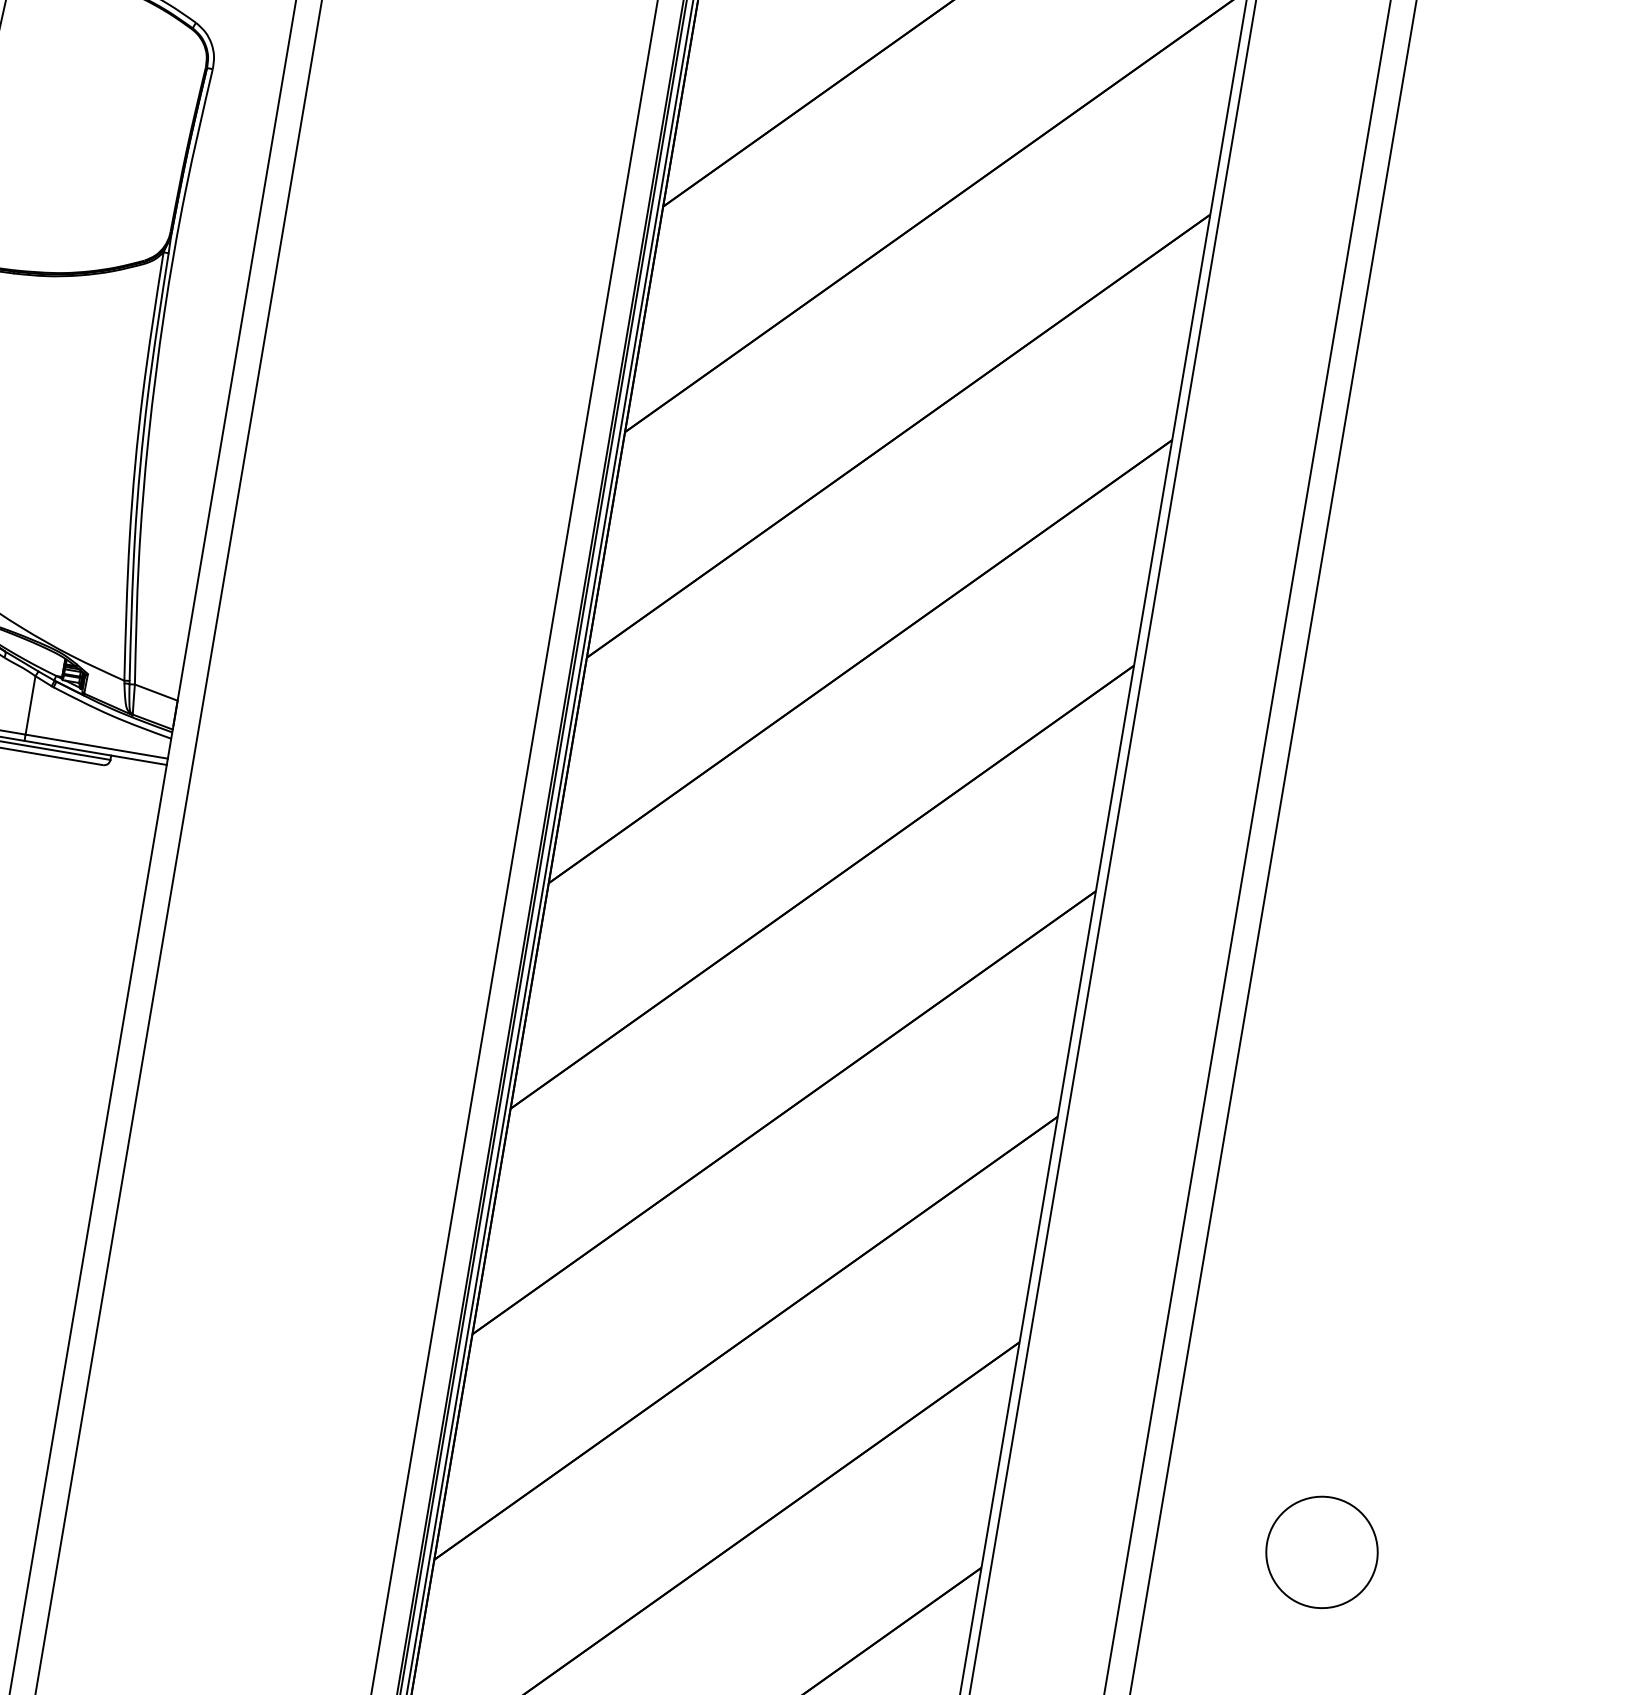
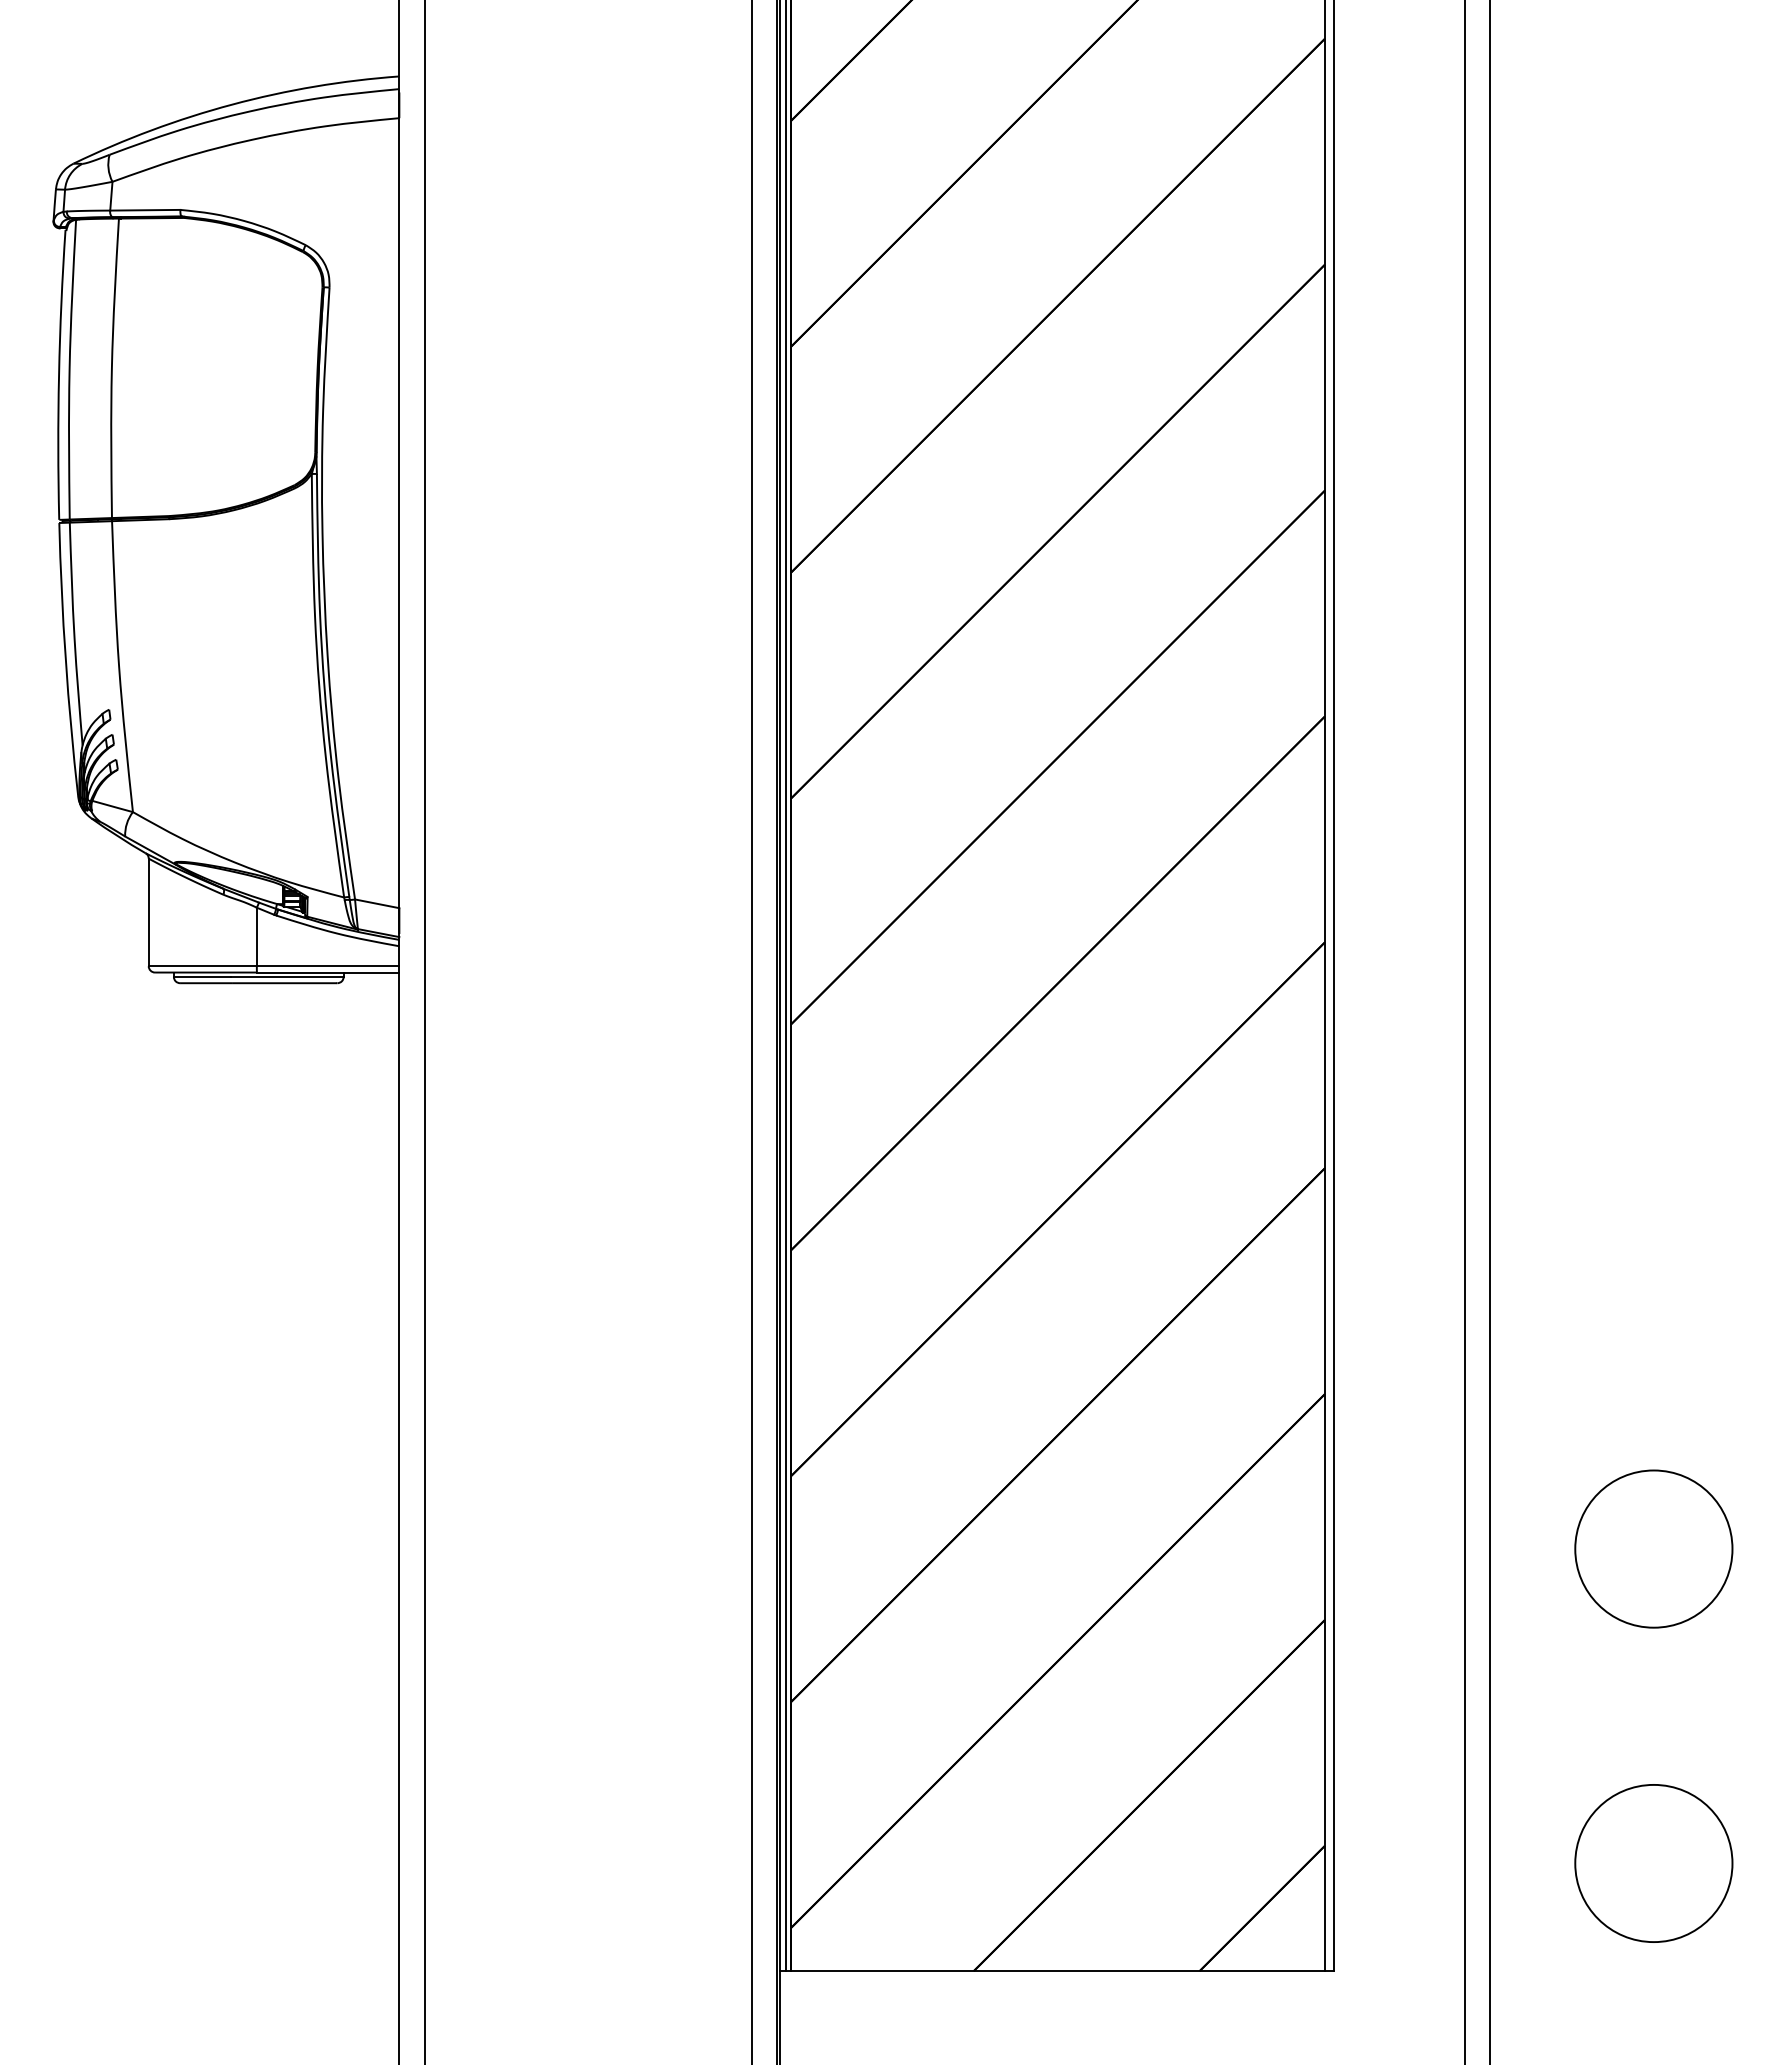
circle: (1321, 1551) -> (1653, 1548), size x1.43

